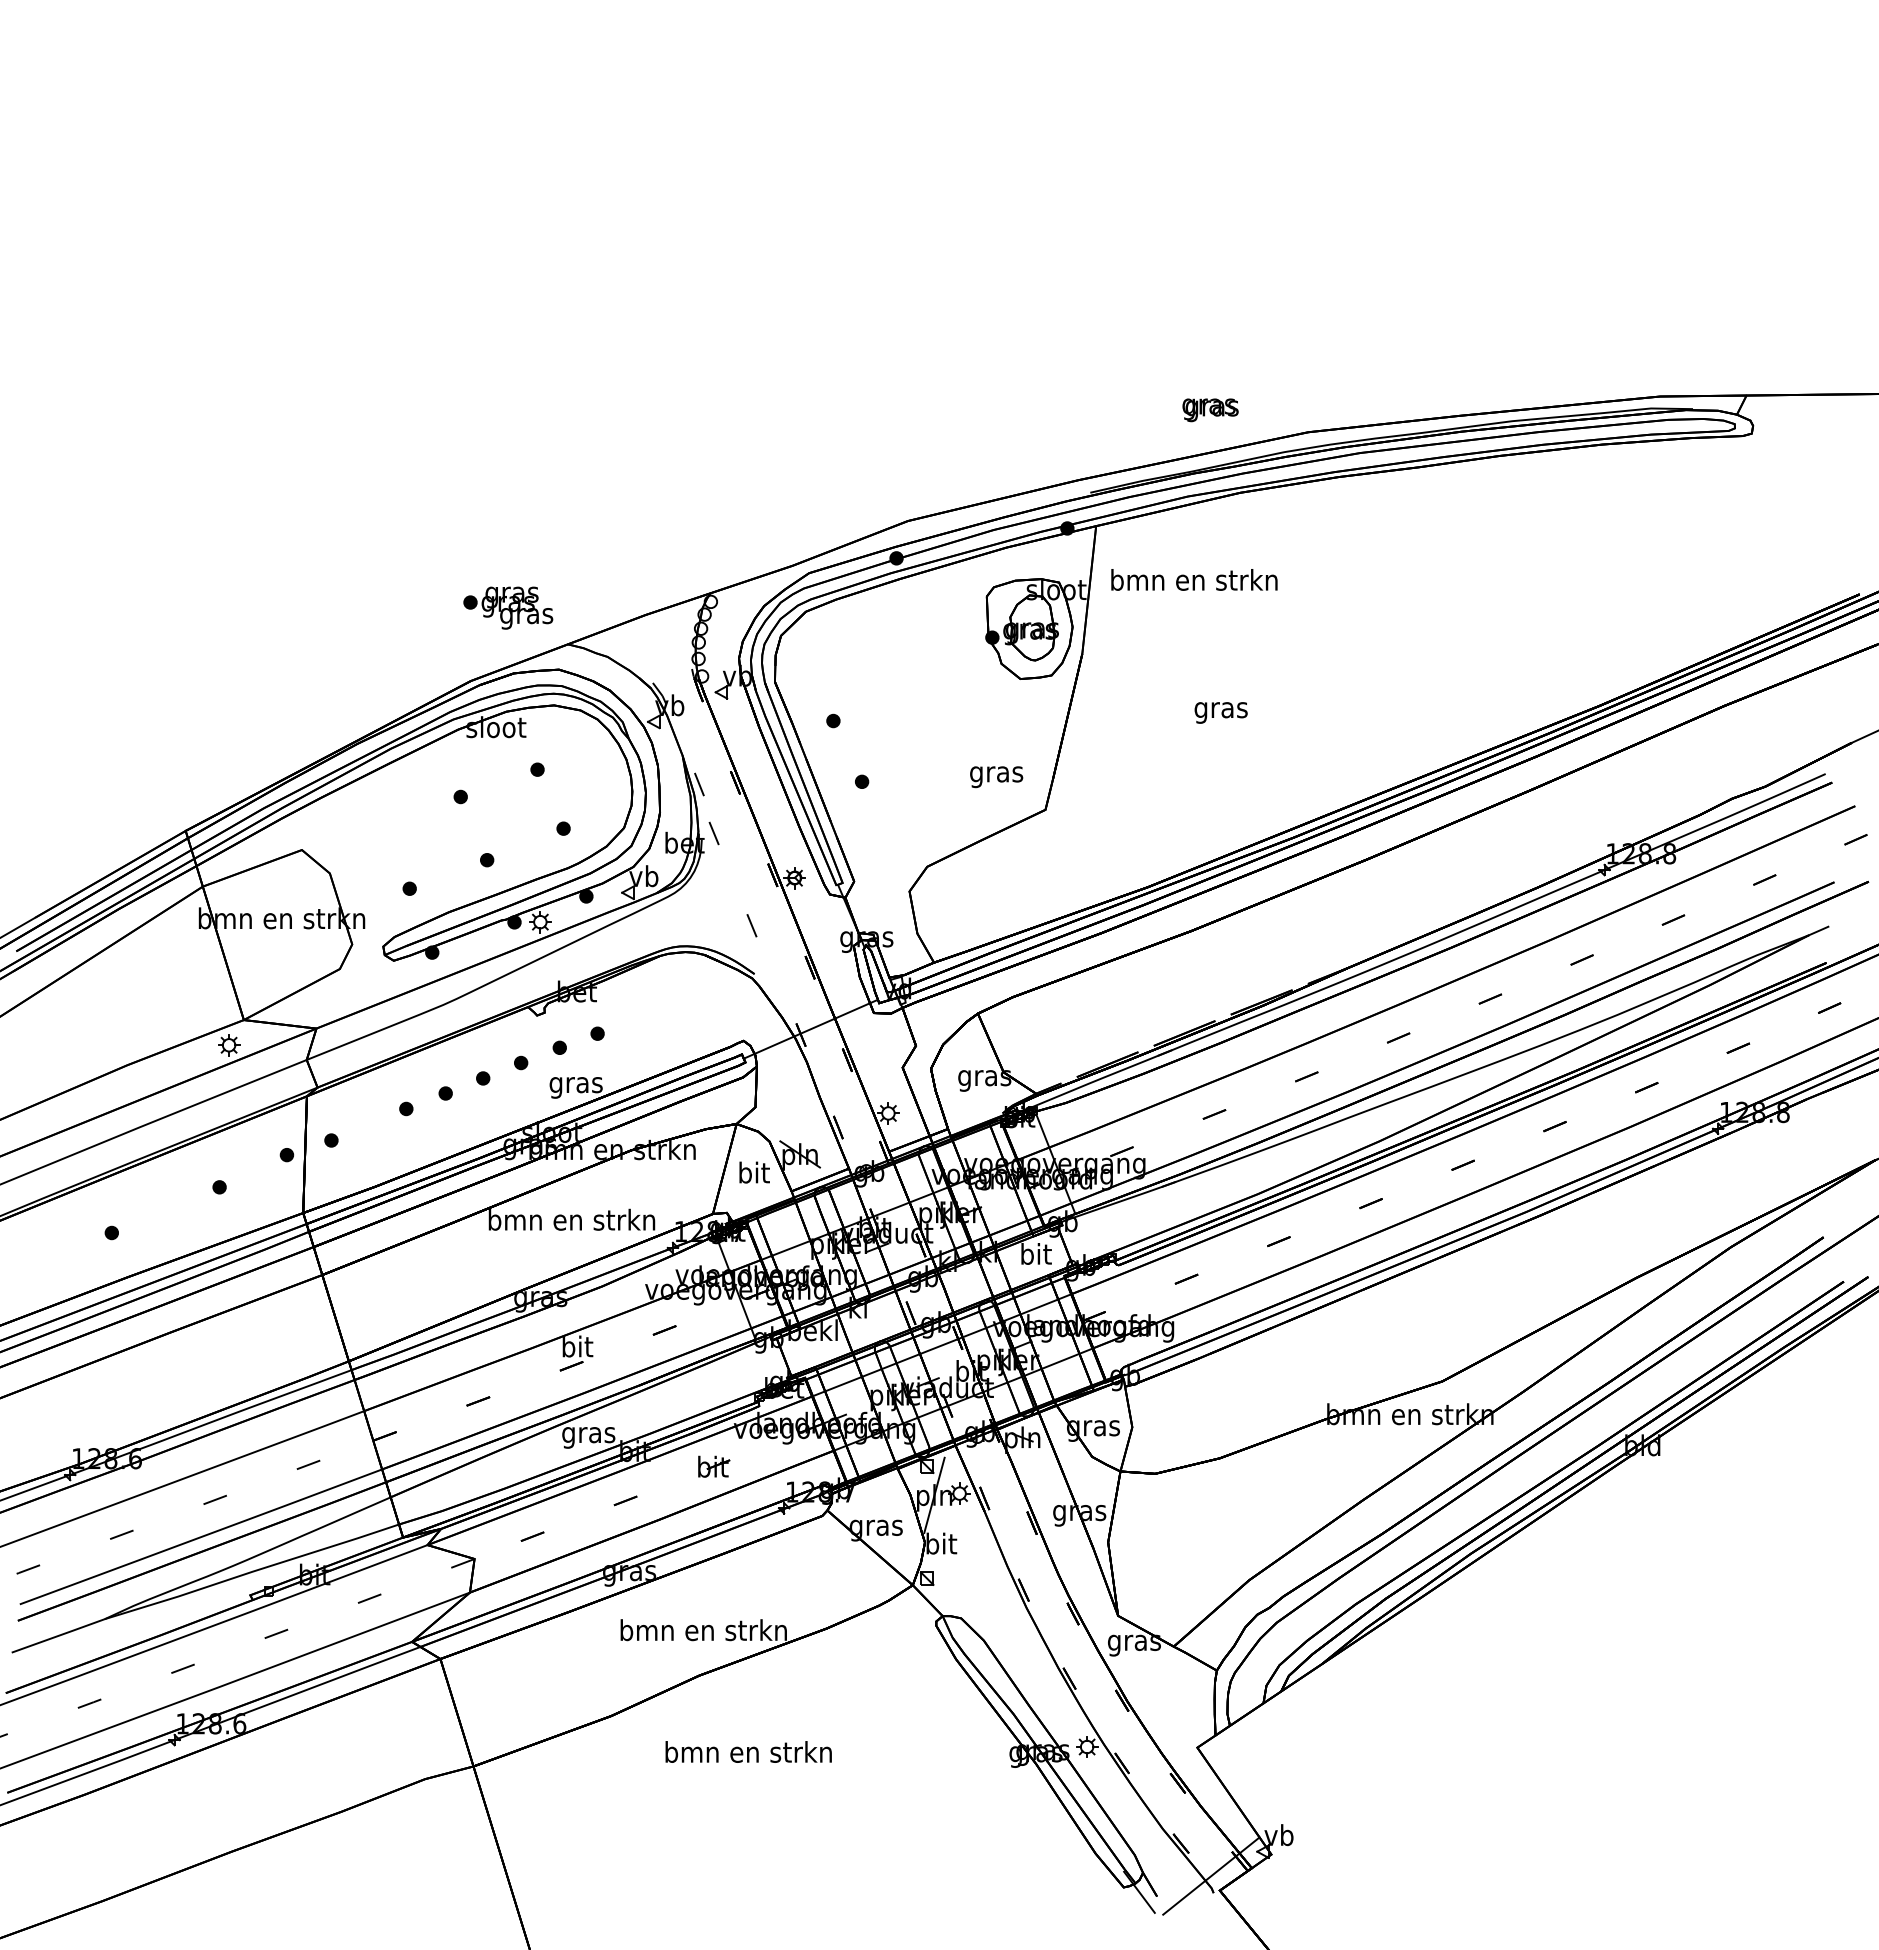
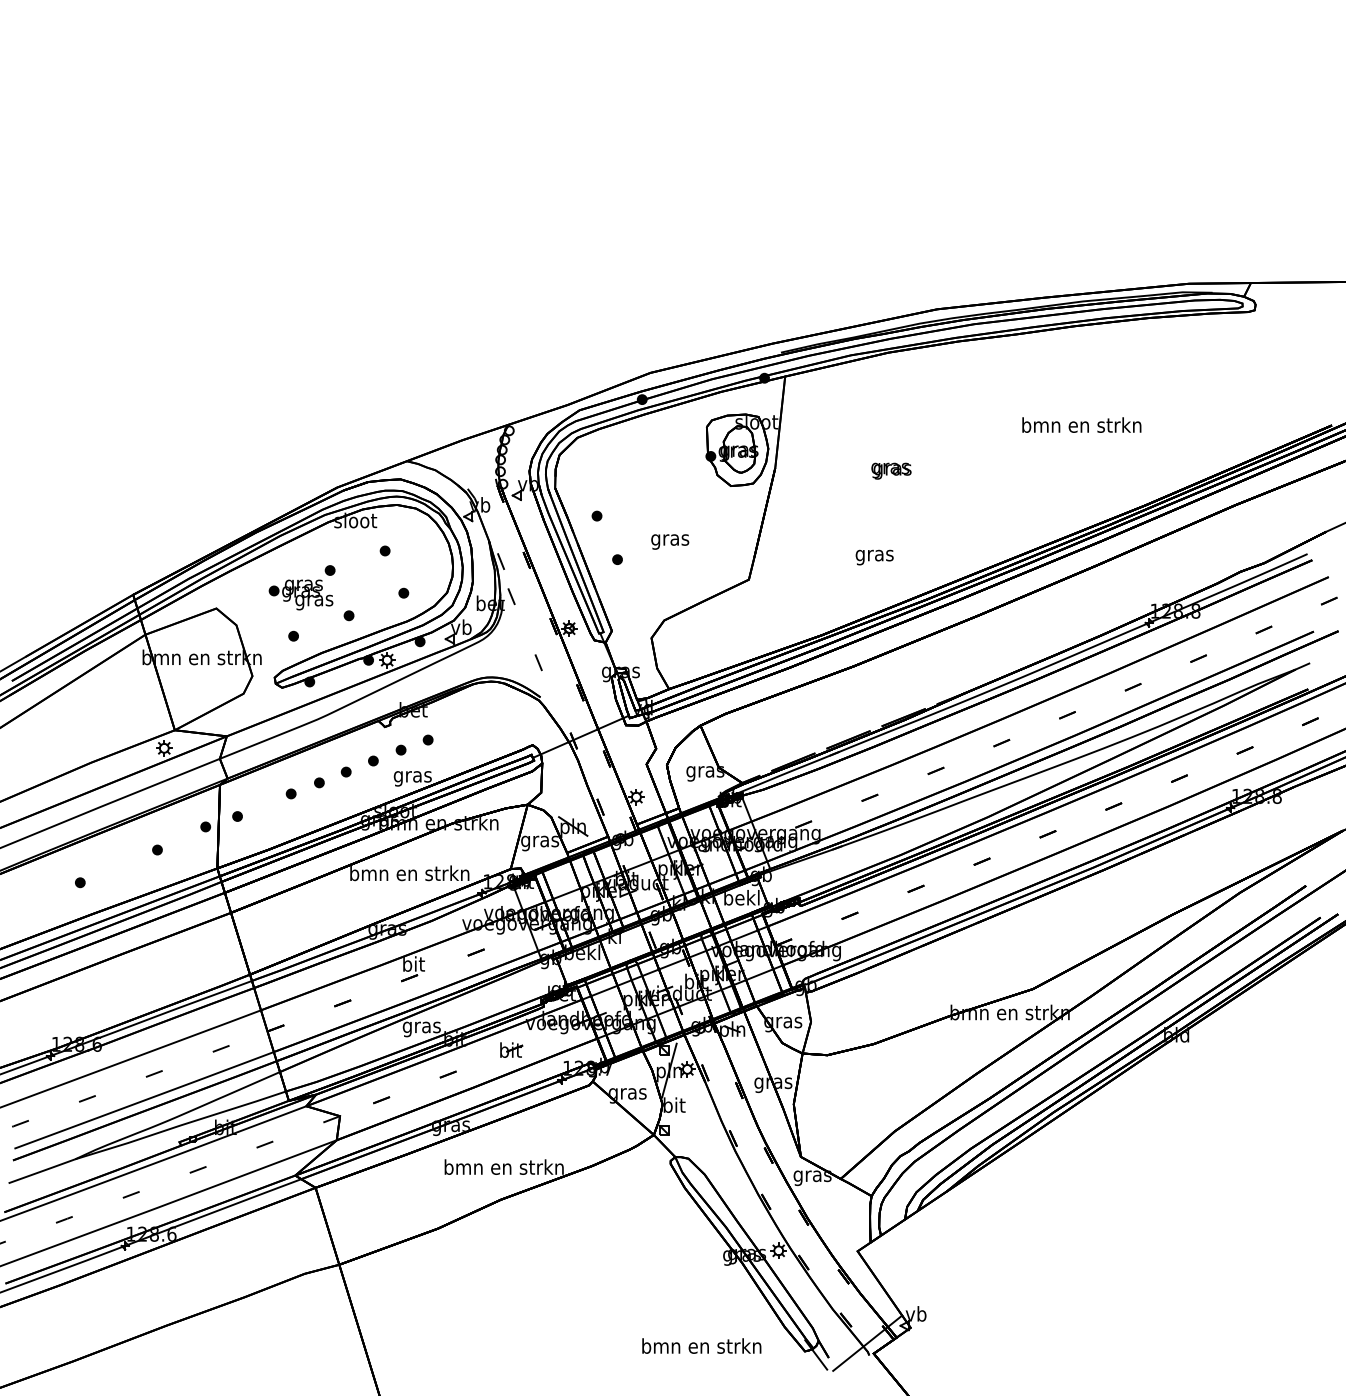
text: (1210, 410) -> (891, 471), moved
text: (1194, 579) -> (1081, 424), moved
part: (508, 607) -> (301, 594), moved
text: (1220, 712) -> (874, 557), moved
text: (996, 777) -> (670, 542), moved
text: (753, 1175) -> (539, 841), bit -> gras
text: (1035, 1253) -> (741, 897), bit -> bekl
text: (748, 1751) -> (701, 1345), moved

